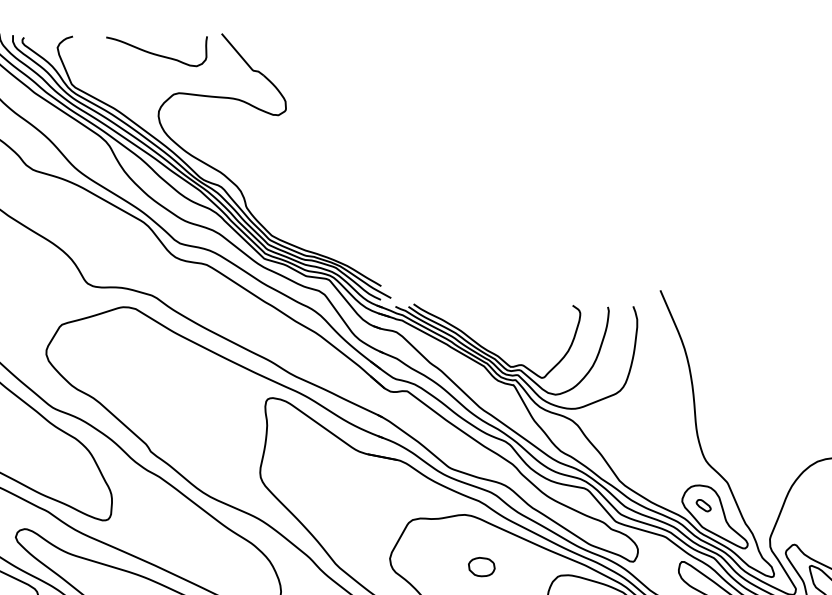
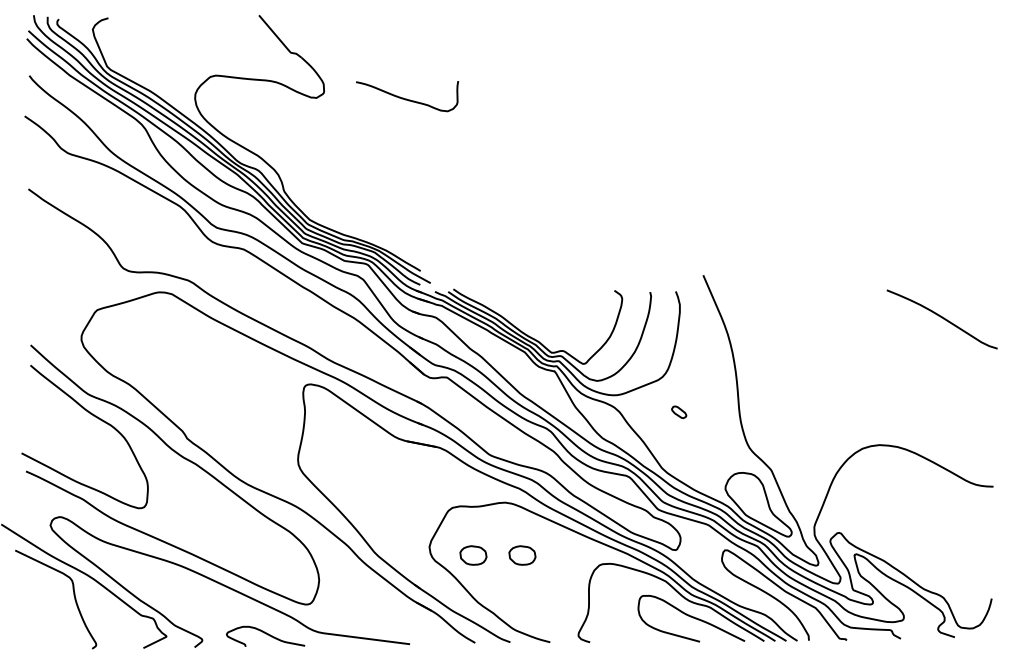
curve: (156, 53) -> (406, 98), moved
part: (704, 505) -> (679, 412), moved
part: (433, 567) -> (473, 555), added

